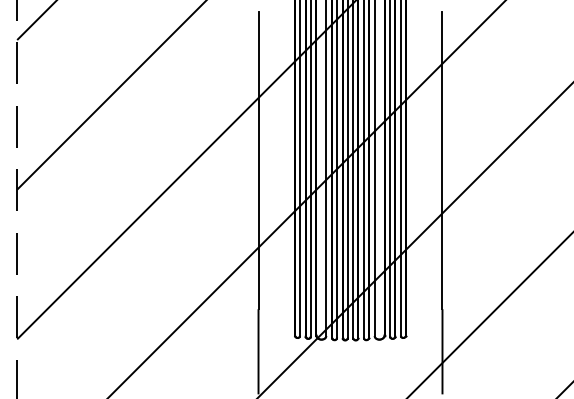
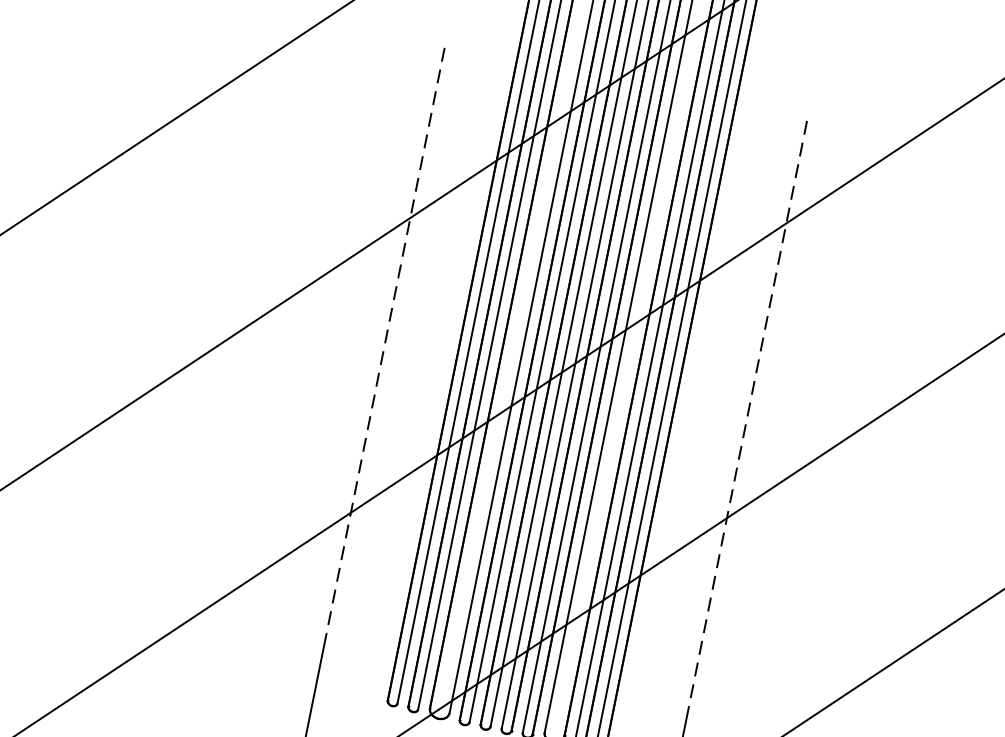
line: (258, 160) -> (385, 340), solid -> dashed
line: (442, 160) -> (748, 413), solid -> dashed

